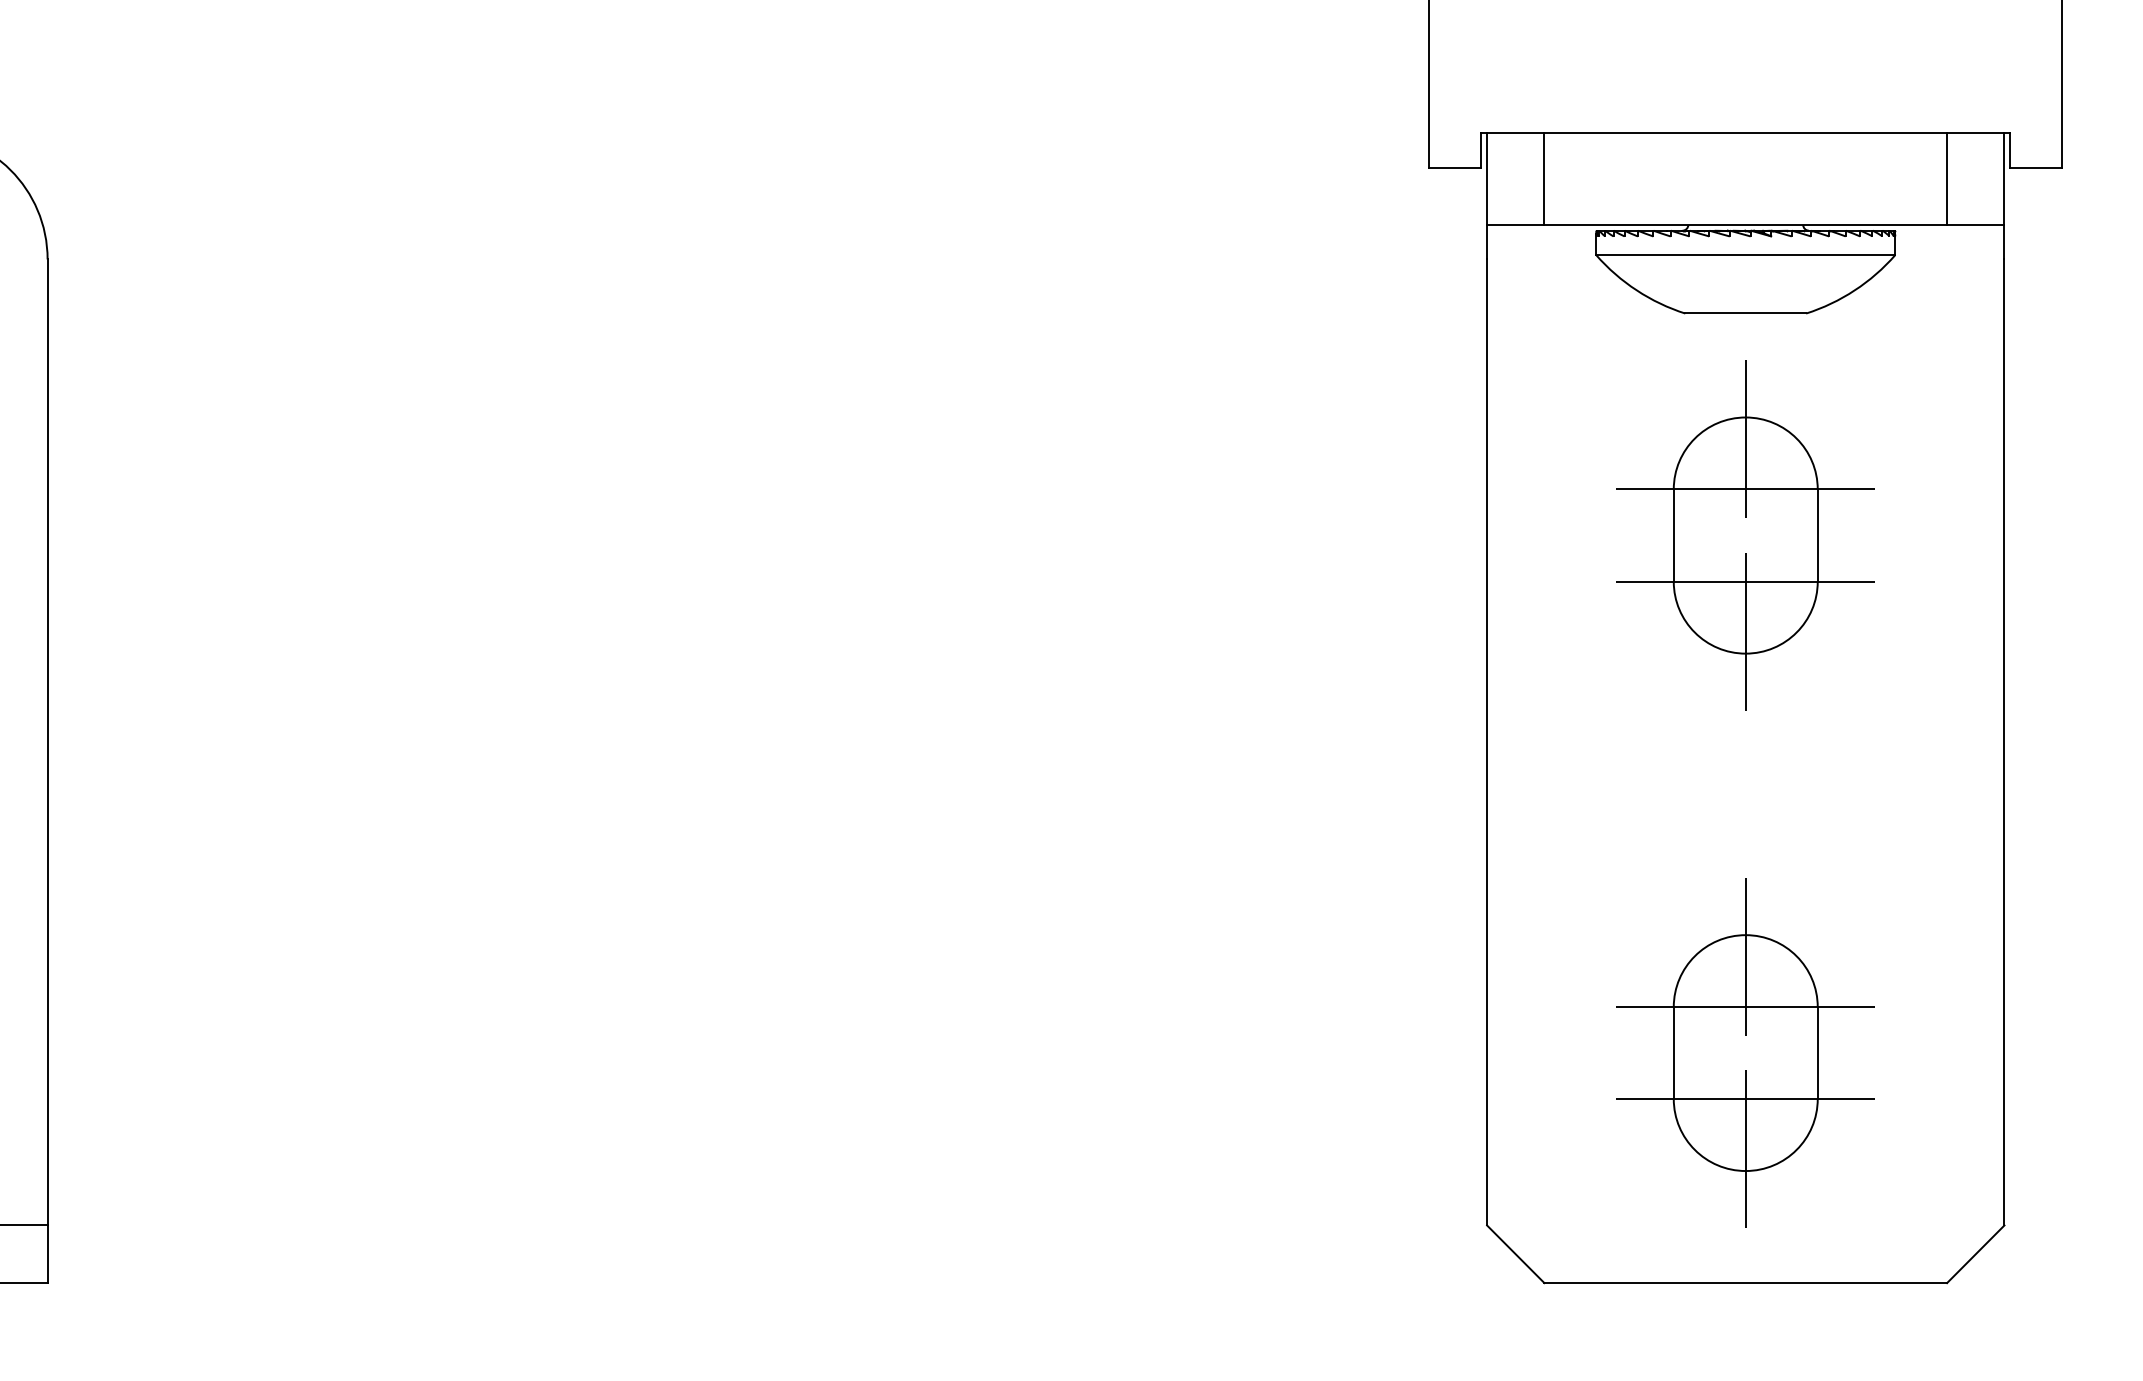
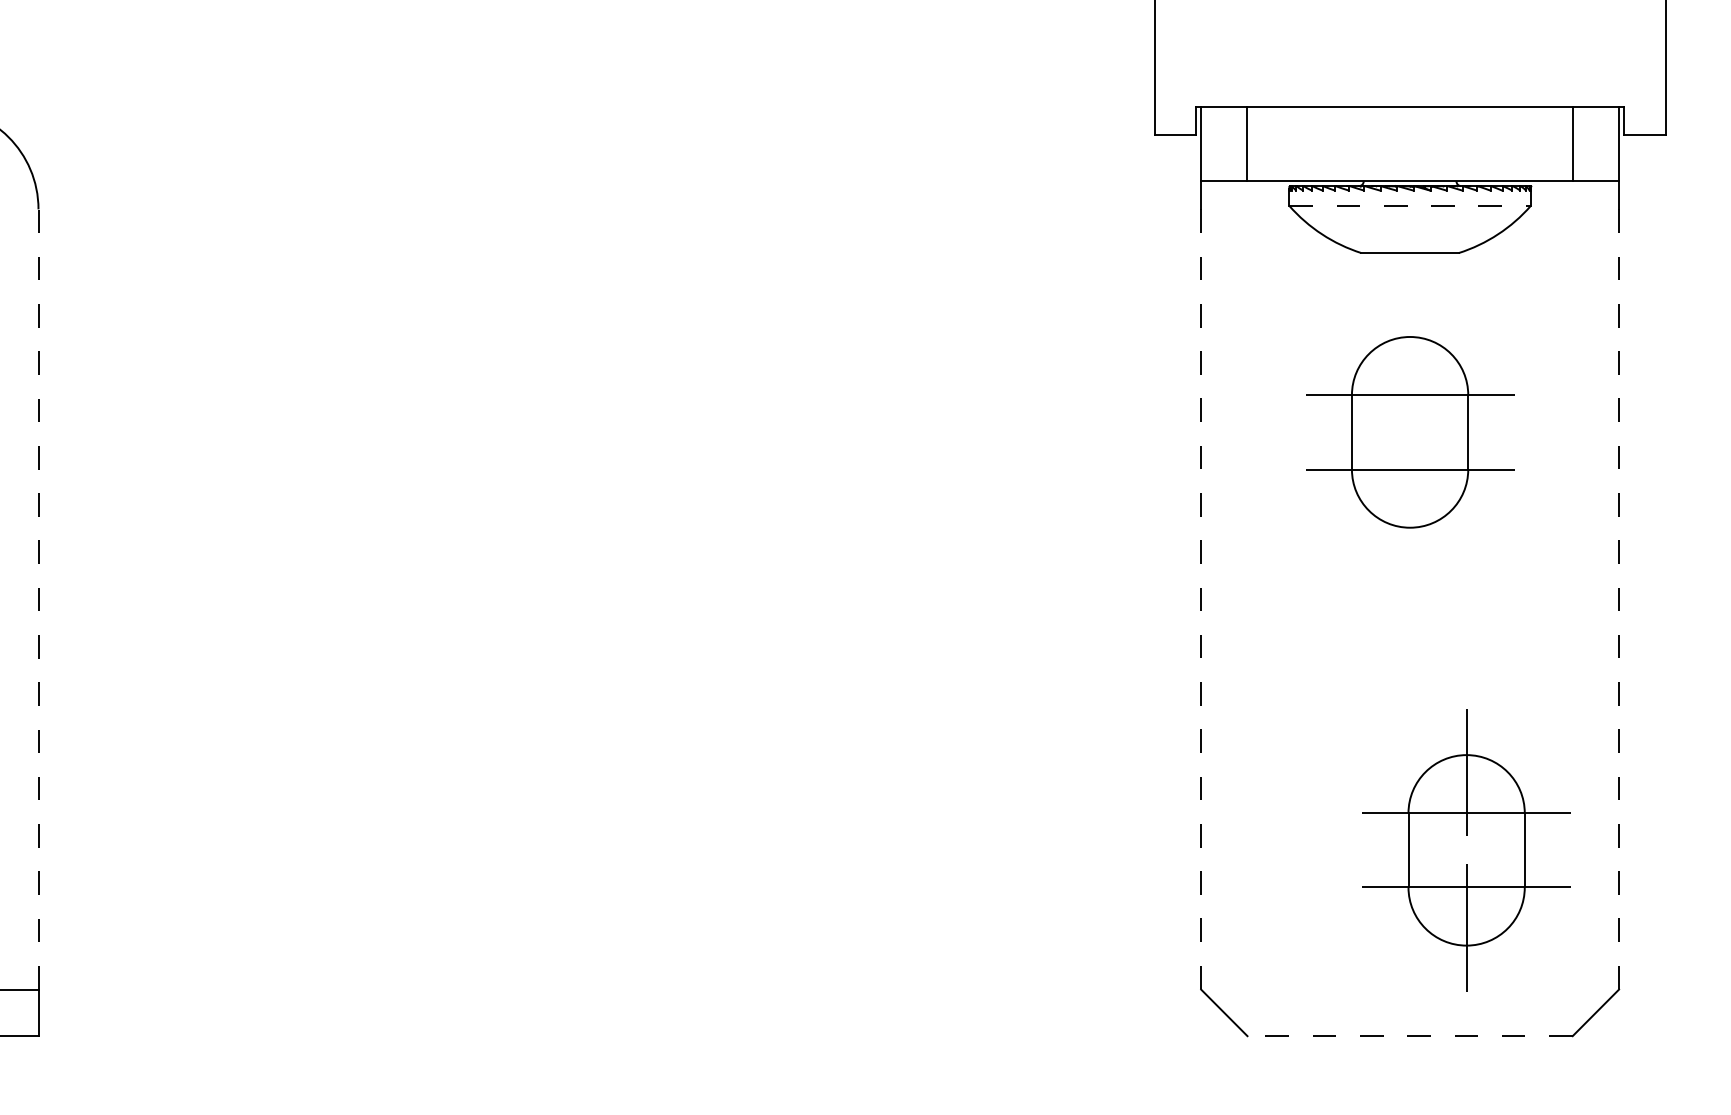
line: (1745, 254) -> (1409, 205), solid -> dashed
line: (1745, 439) -> (1409, 354), removed
line: (1745, 631) -> (1409, 509), removed
line: (47, 742) -> (38, 599), solid -> dashed
line: (1487, 742) -> (1201, 599), solid -> dashed
line: (2004, 742) -> (1619, 599), solid -> dashed
part: (1745, 1052) -> (1466, 849), moved
line: (1745, 1283) -> (1409, 1036), solid -> dashed

